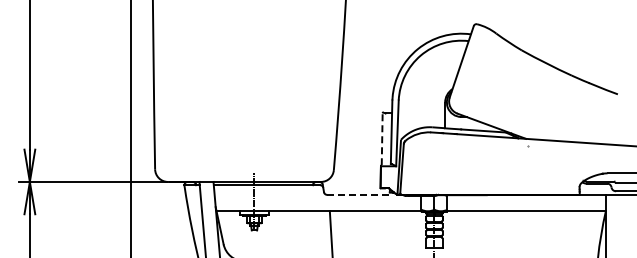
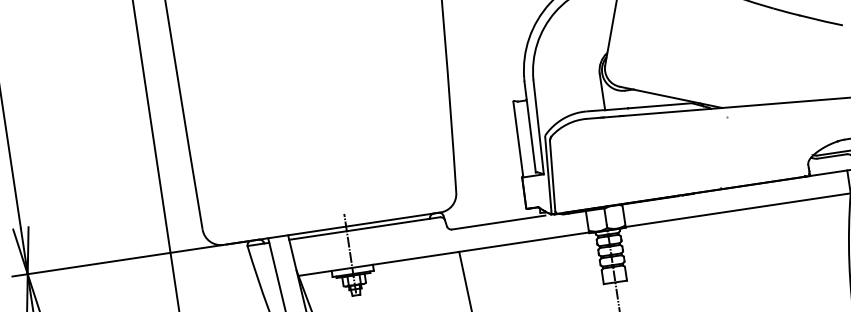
line: (382, 138) -> (518, 137), dashed -> solid
line: (360, 194) -> (499, 221), dashed -> solid

